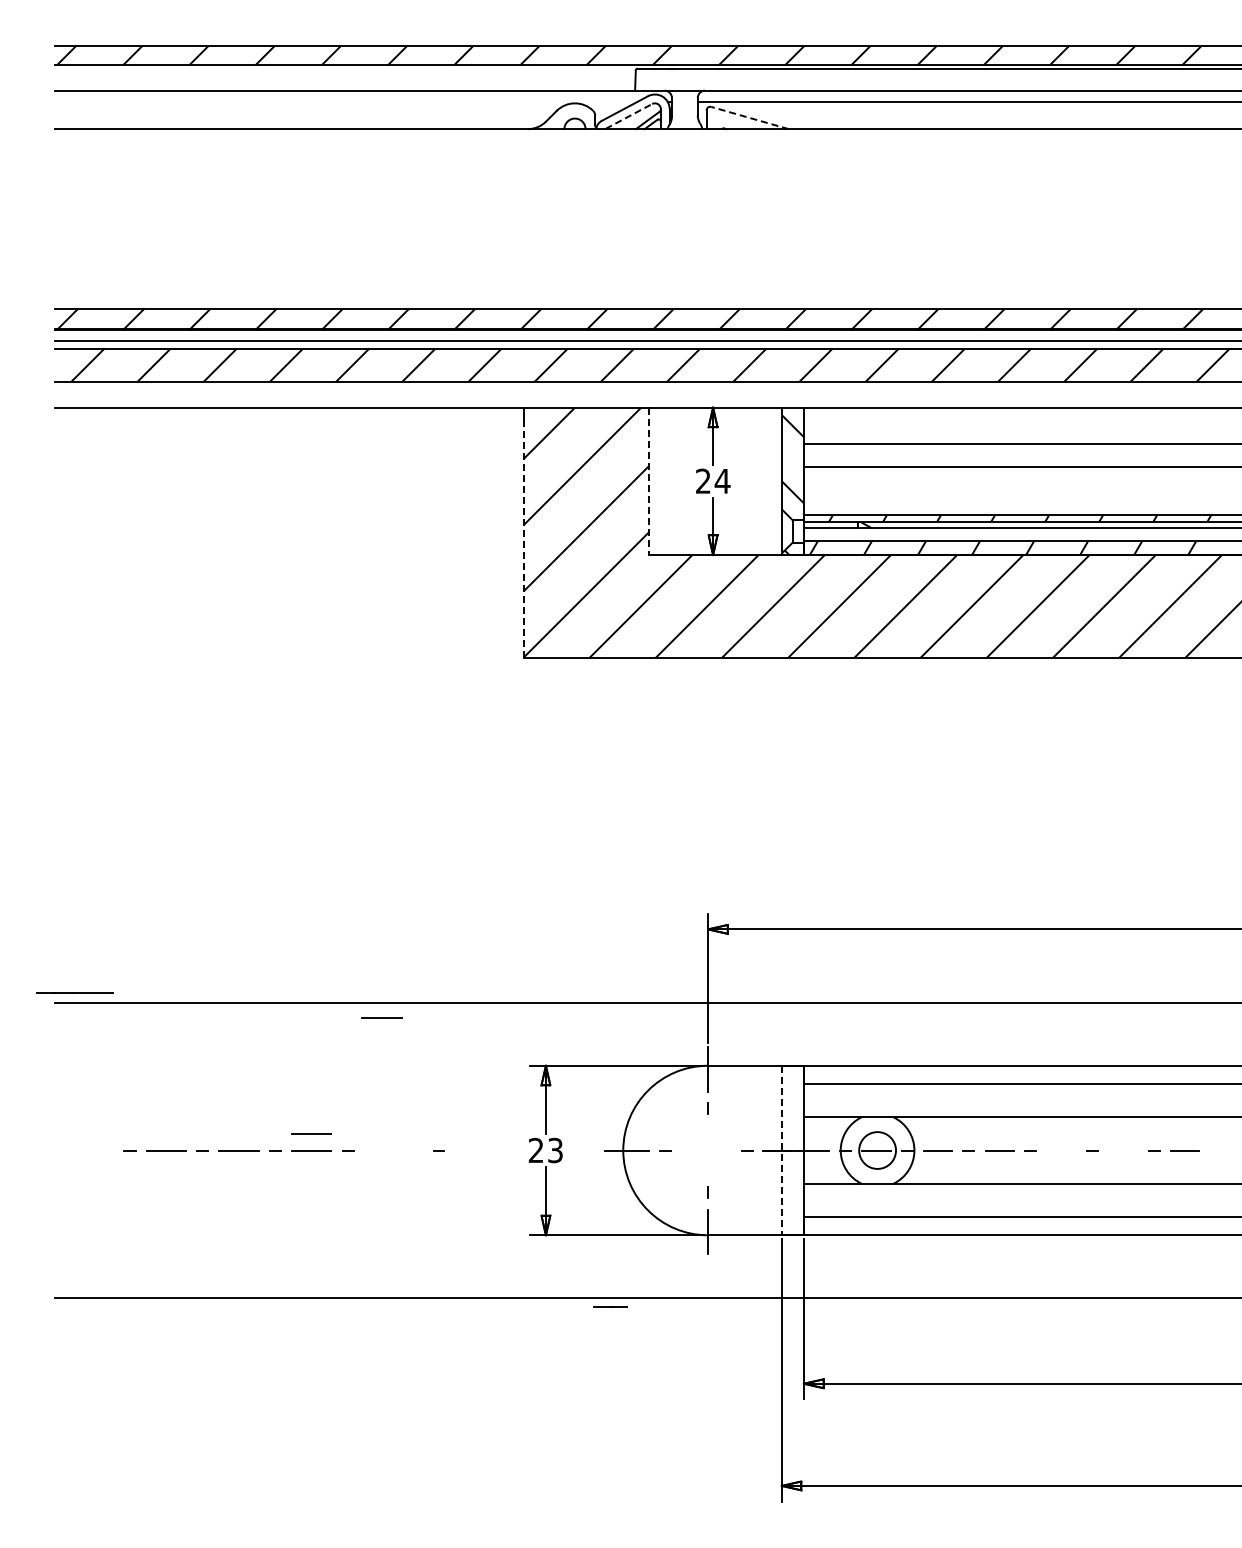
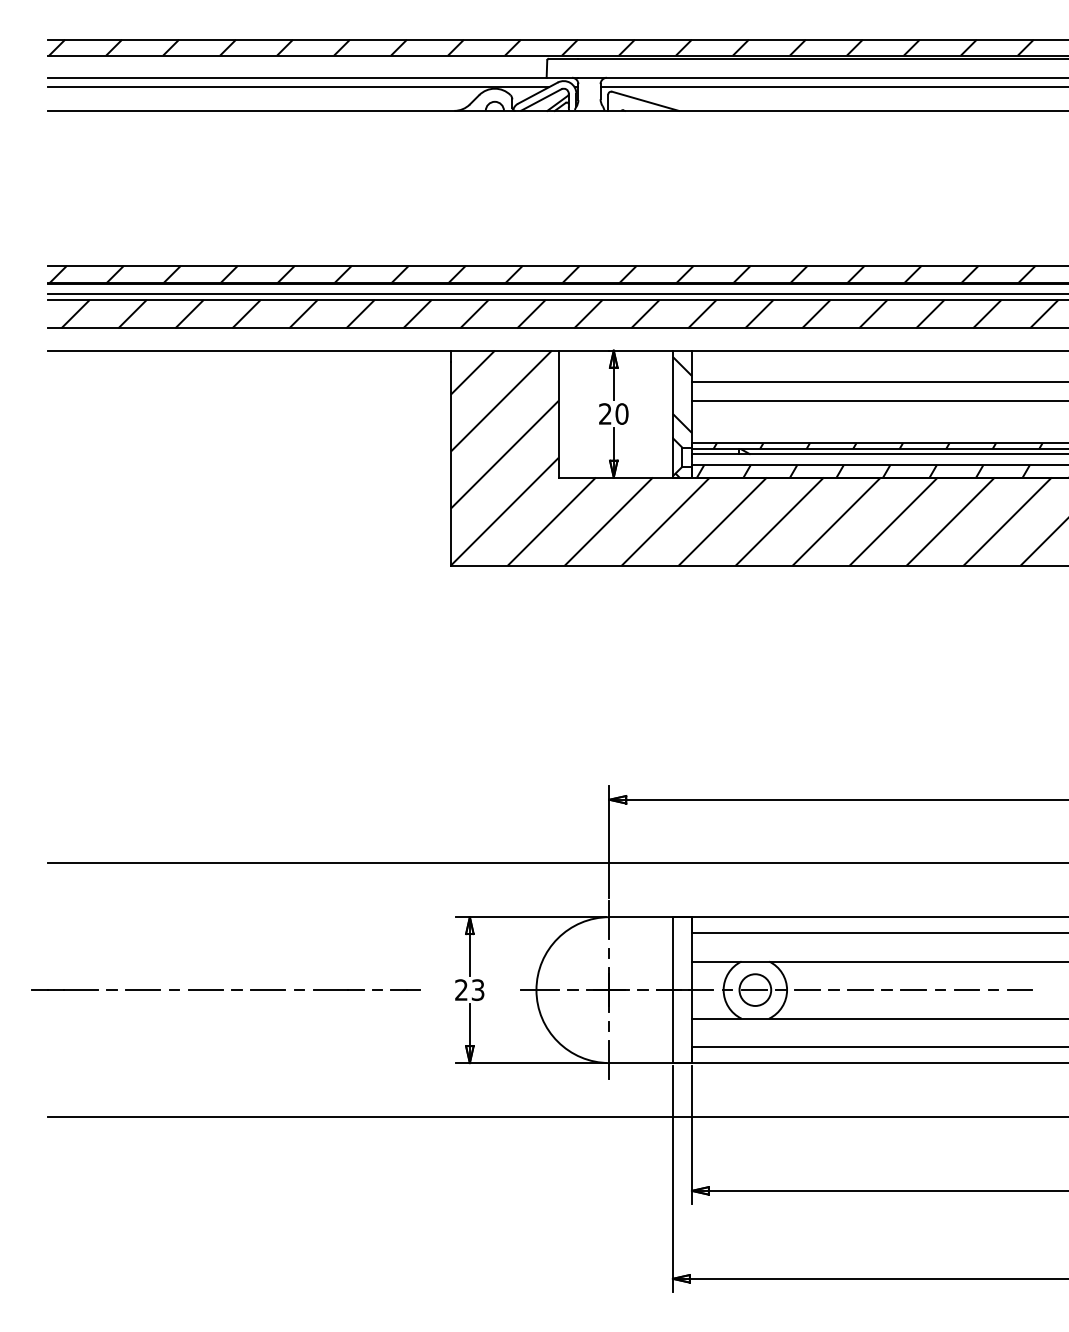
line: (346, 101) -> (298, 87), added
line: (629, 116) -> (541, 100), dashed -> solid
line: (749, 117) -> (645, 100), dashed -> solid
text: (722, 480) -> (621, 413), 24 -> 20
line: (649, 481) -> (559, 414), dashed -> solid
line: (524, 539) -> (451, 464), dashed -> solid
line: (74, 992) -> (64, 990), moved
line: (381, 1017) -> (328, 875), removed
line: (311, 1133) -> (268, 975), removed
line: (393, 1150) -> (338, 990), added
part: (706, 1150) -> (608, 990), added
line: (781, 1150) -> (672, 990), dashed -> solid
line: (1061, 1150) -> (913, 990), added
line: (1123, 1150) -> (967, 990), added
line: (610, 1306) -> (405, 990), moved

